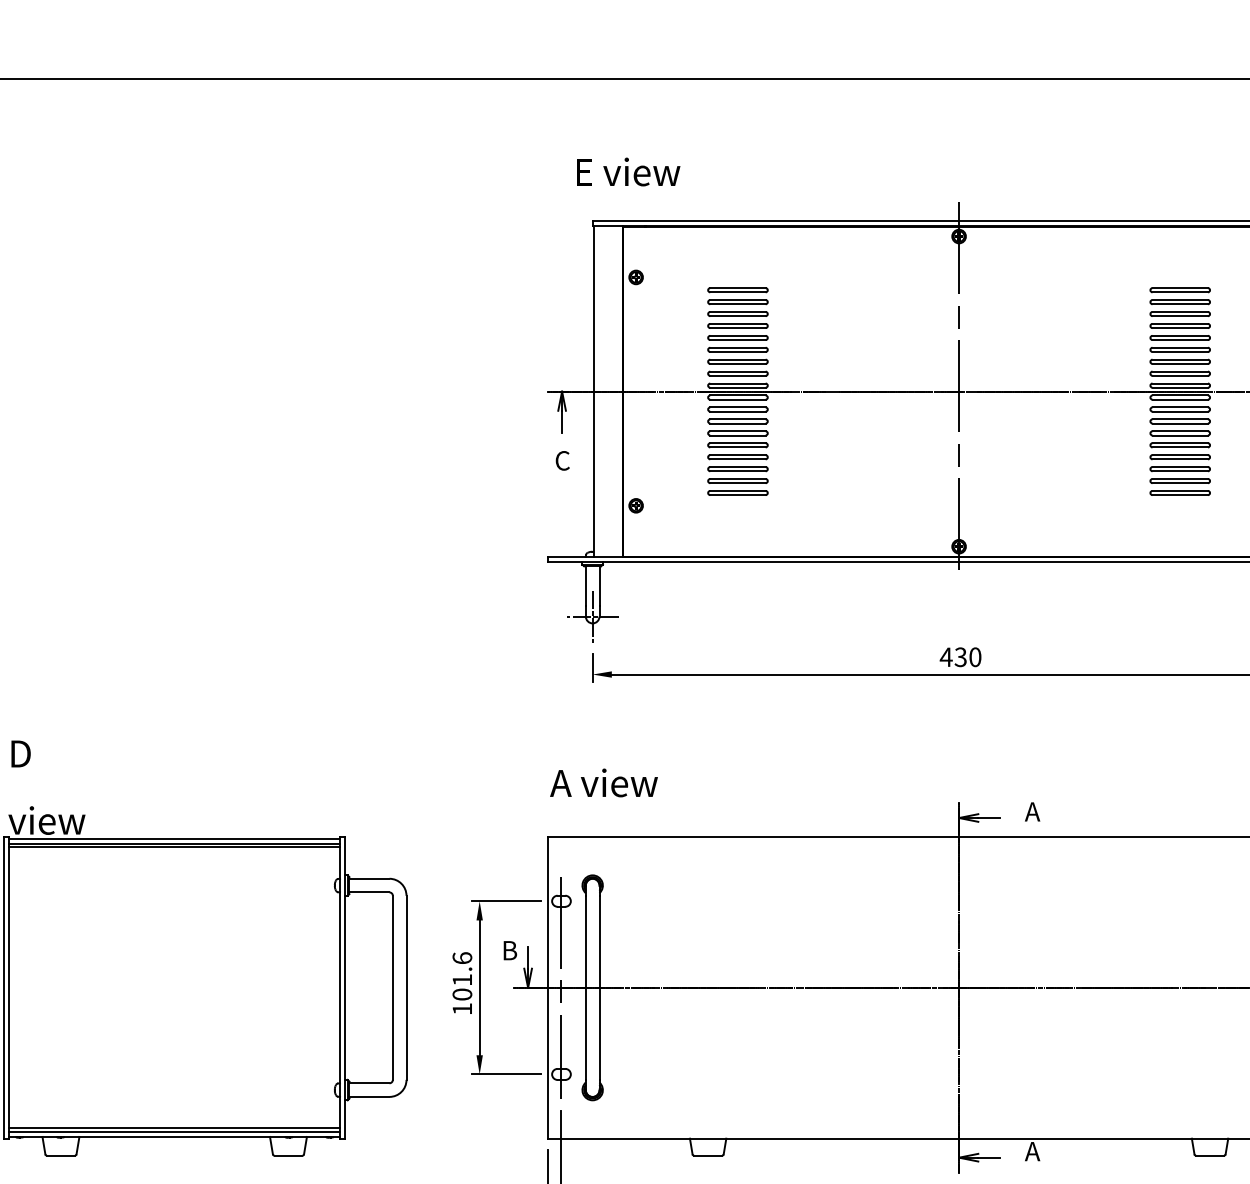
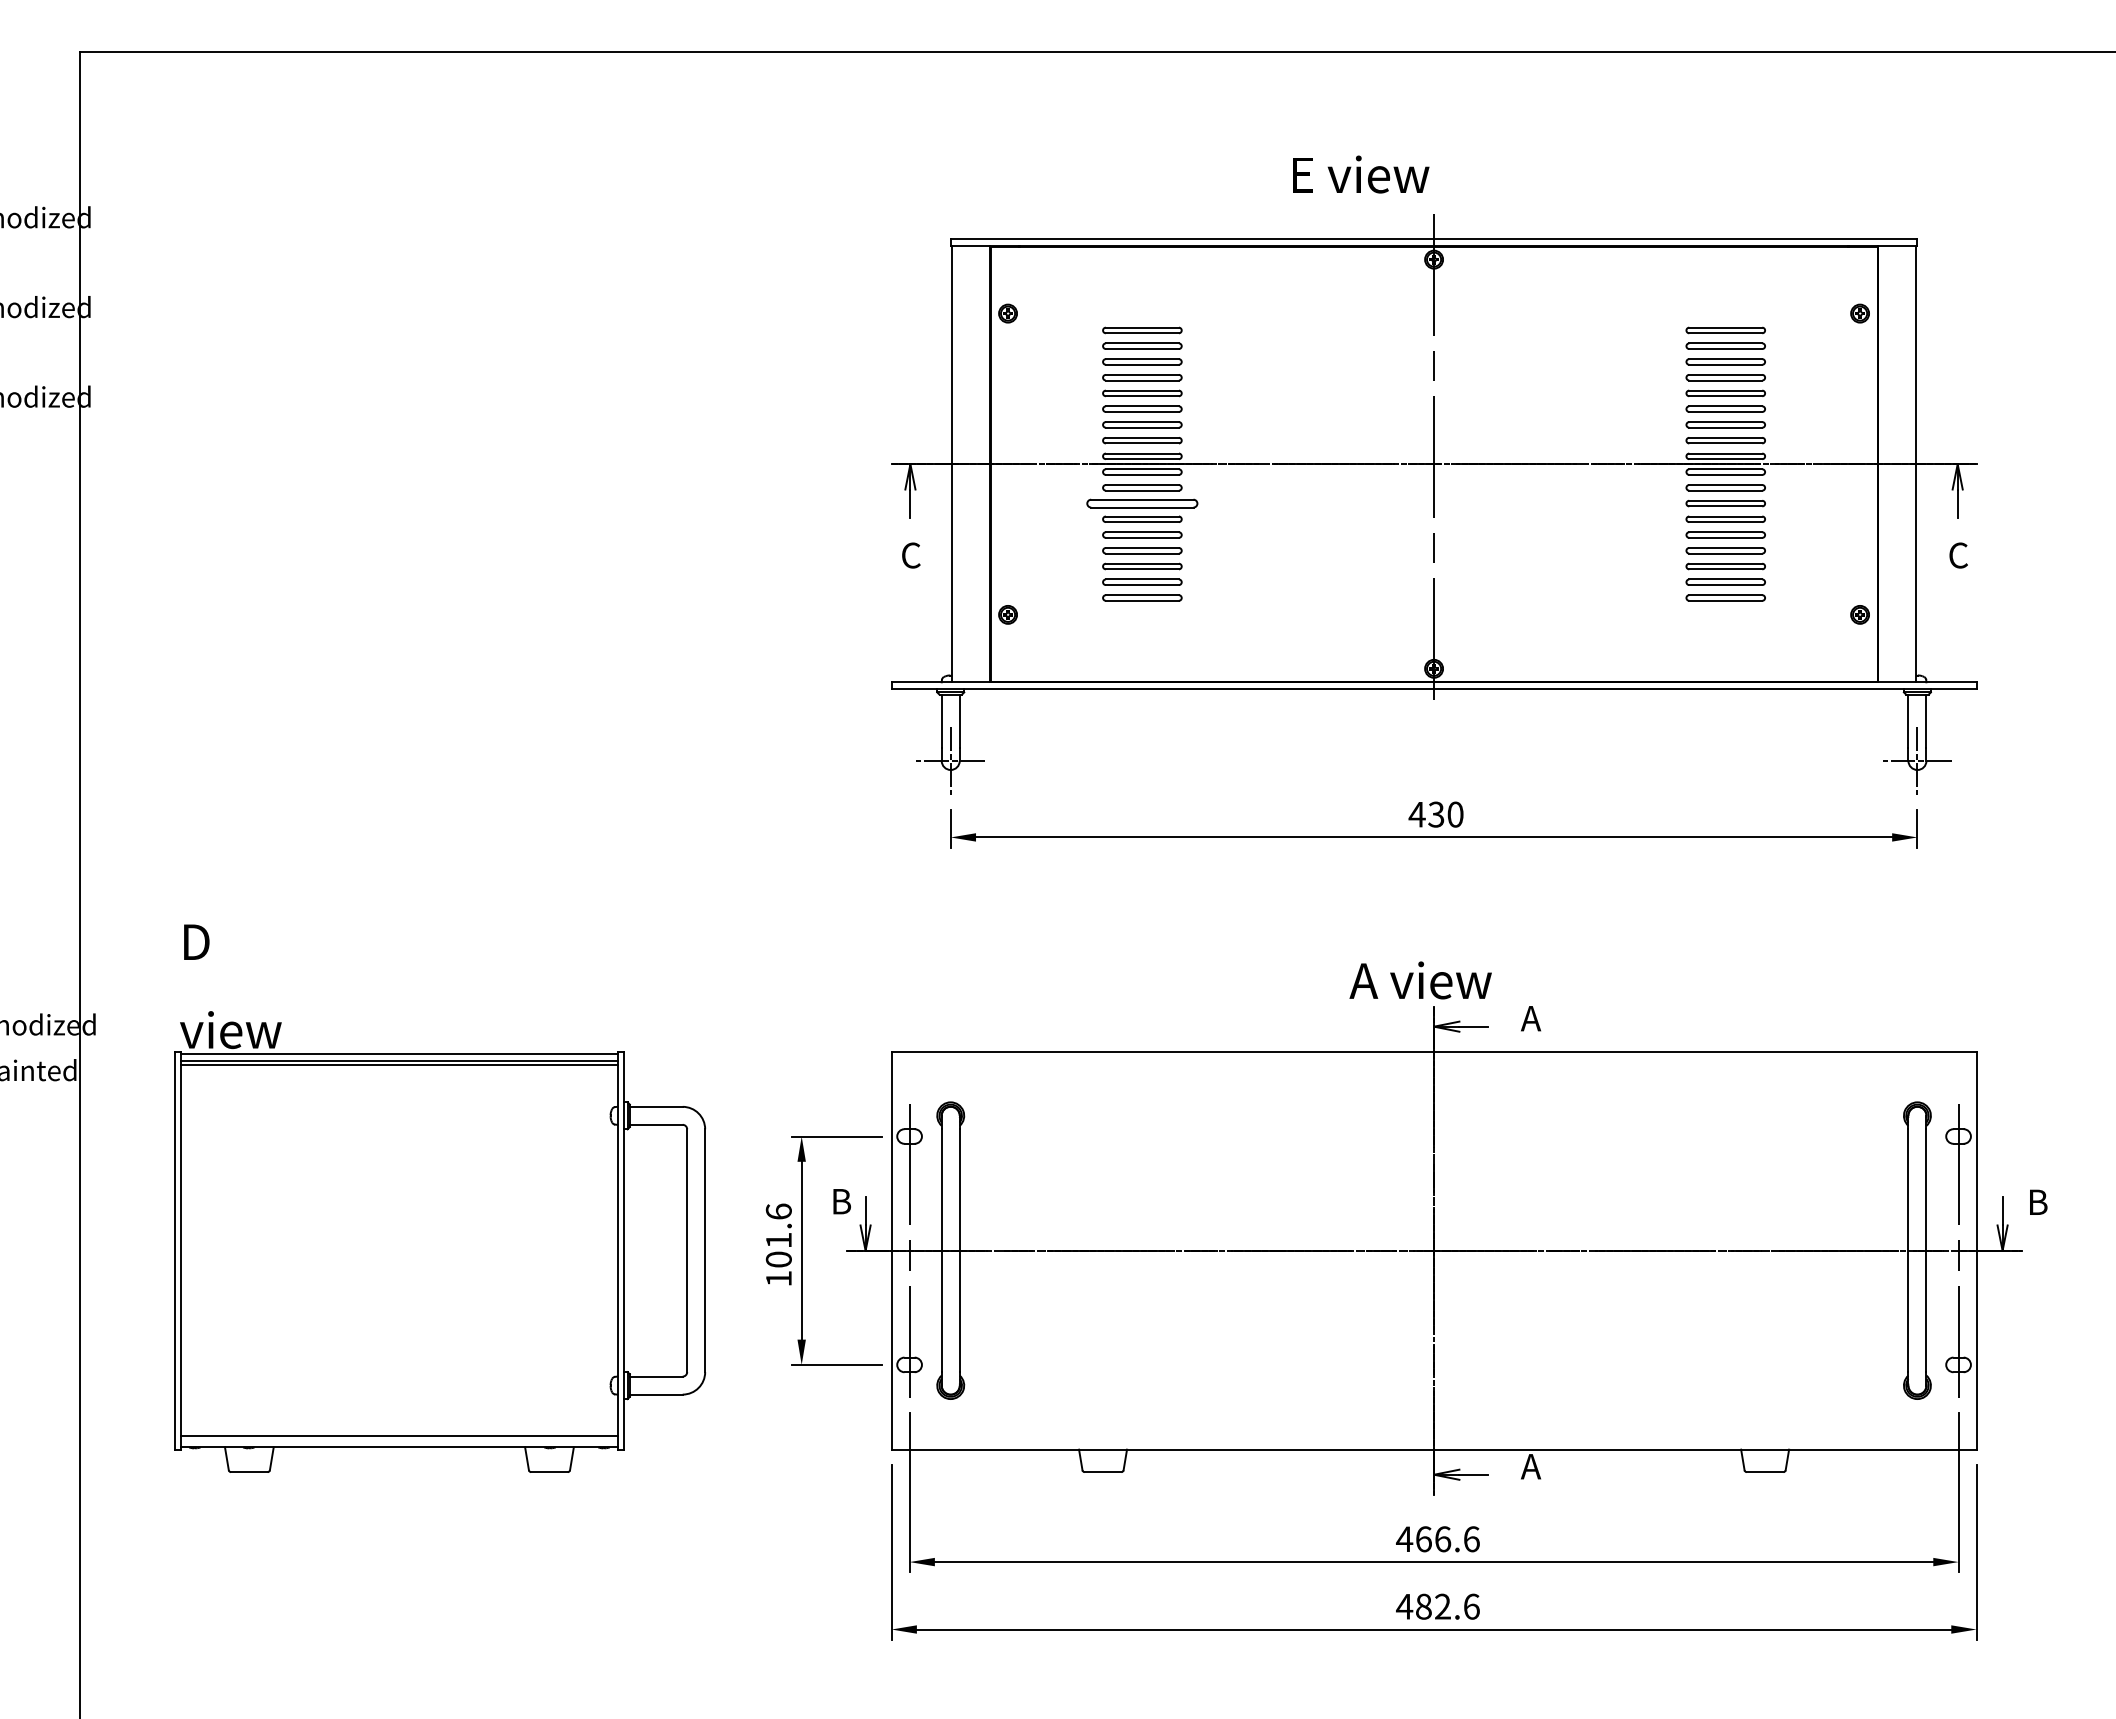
text: (628, 171) -> (1361, 174), moved
part: (738, 421) -> (1142, 503), size x1.4
text: (603, 783) -> (1420, 980), moved
line: (174, 1131) -> (399, 1440), removed

